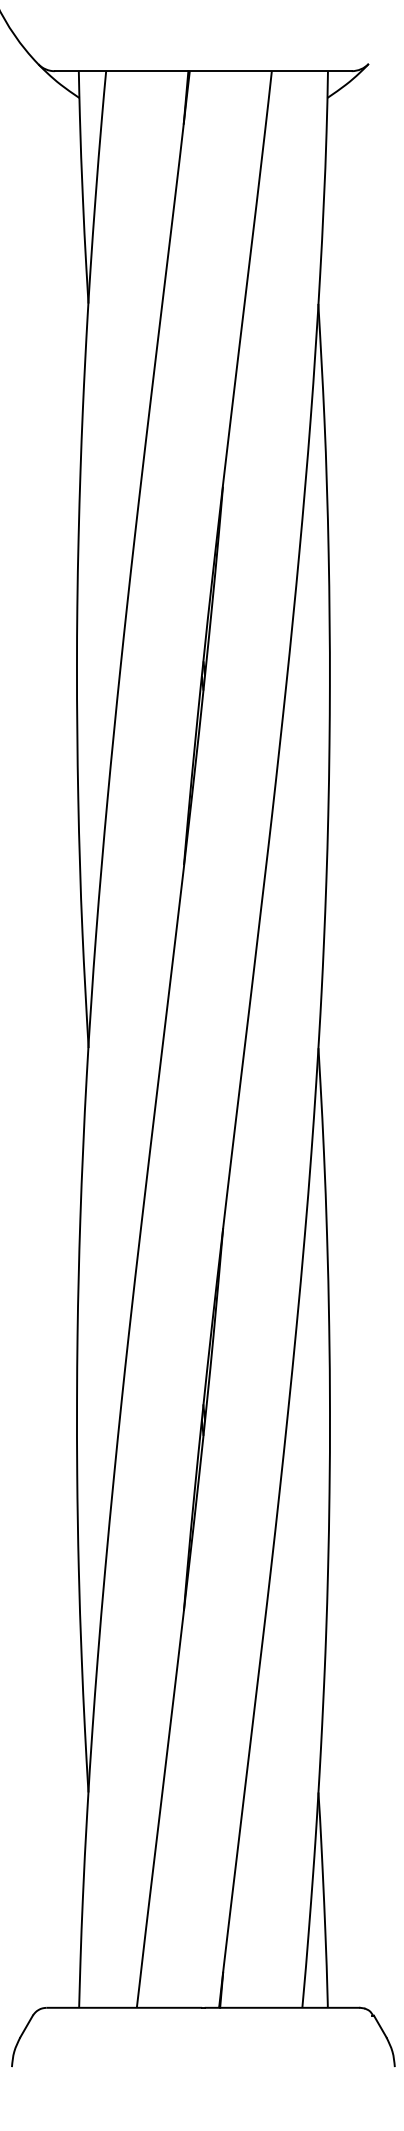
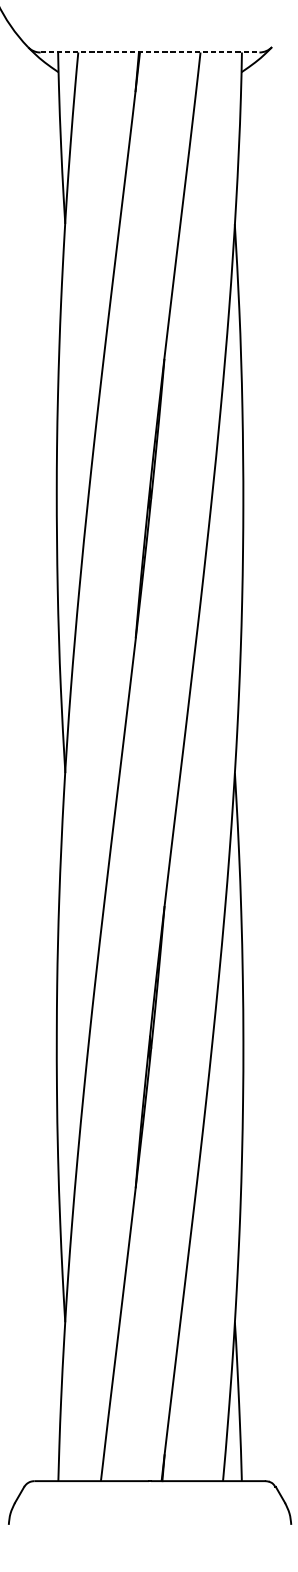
line: (203, 71) -> (150, 52), solid -> dashed

